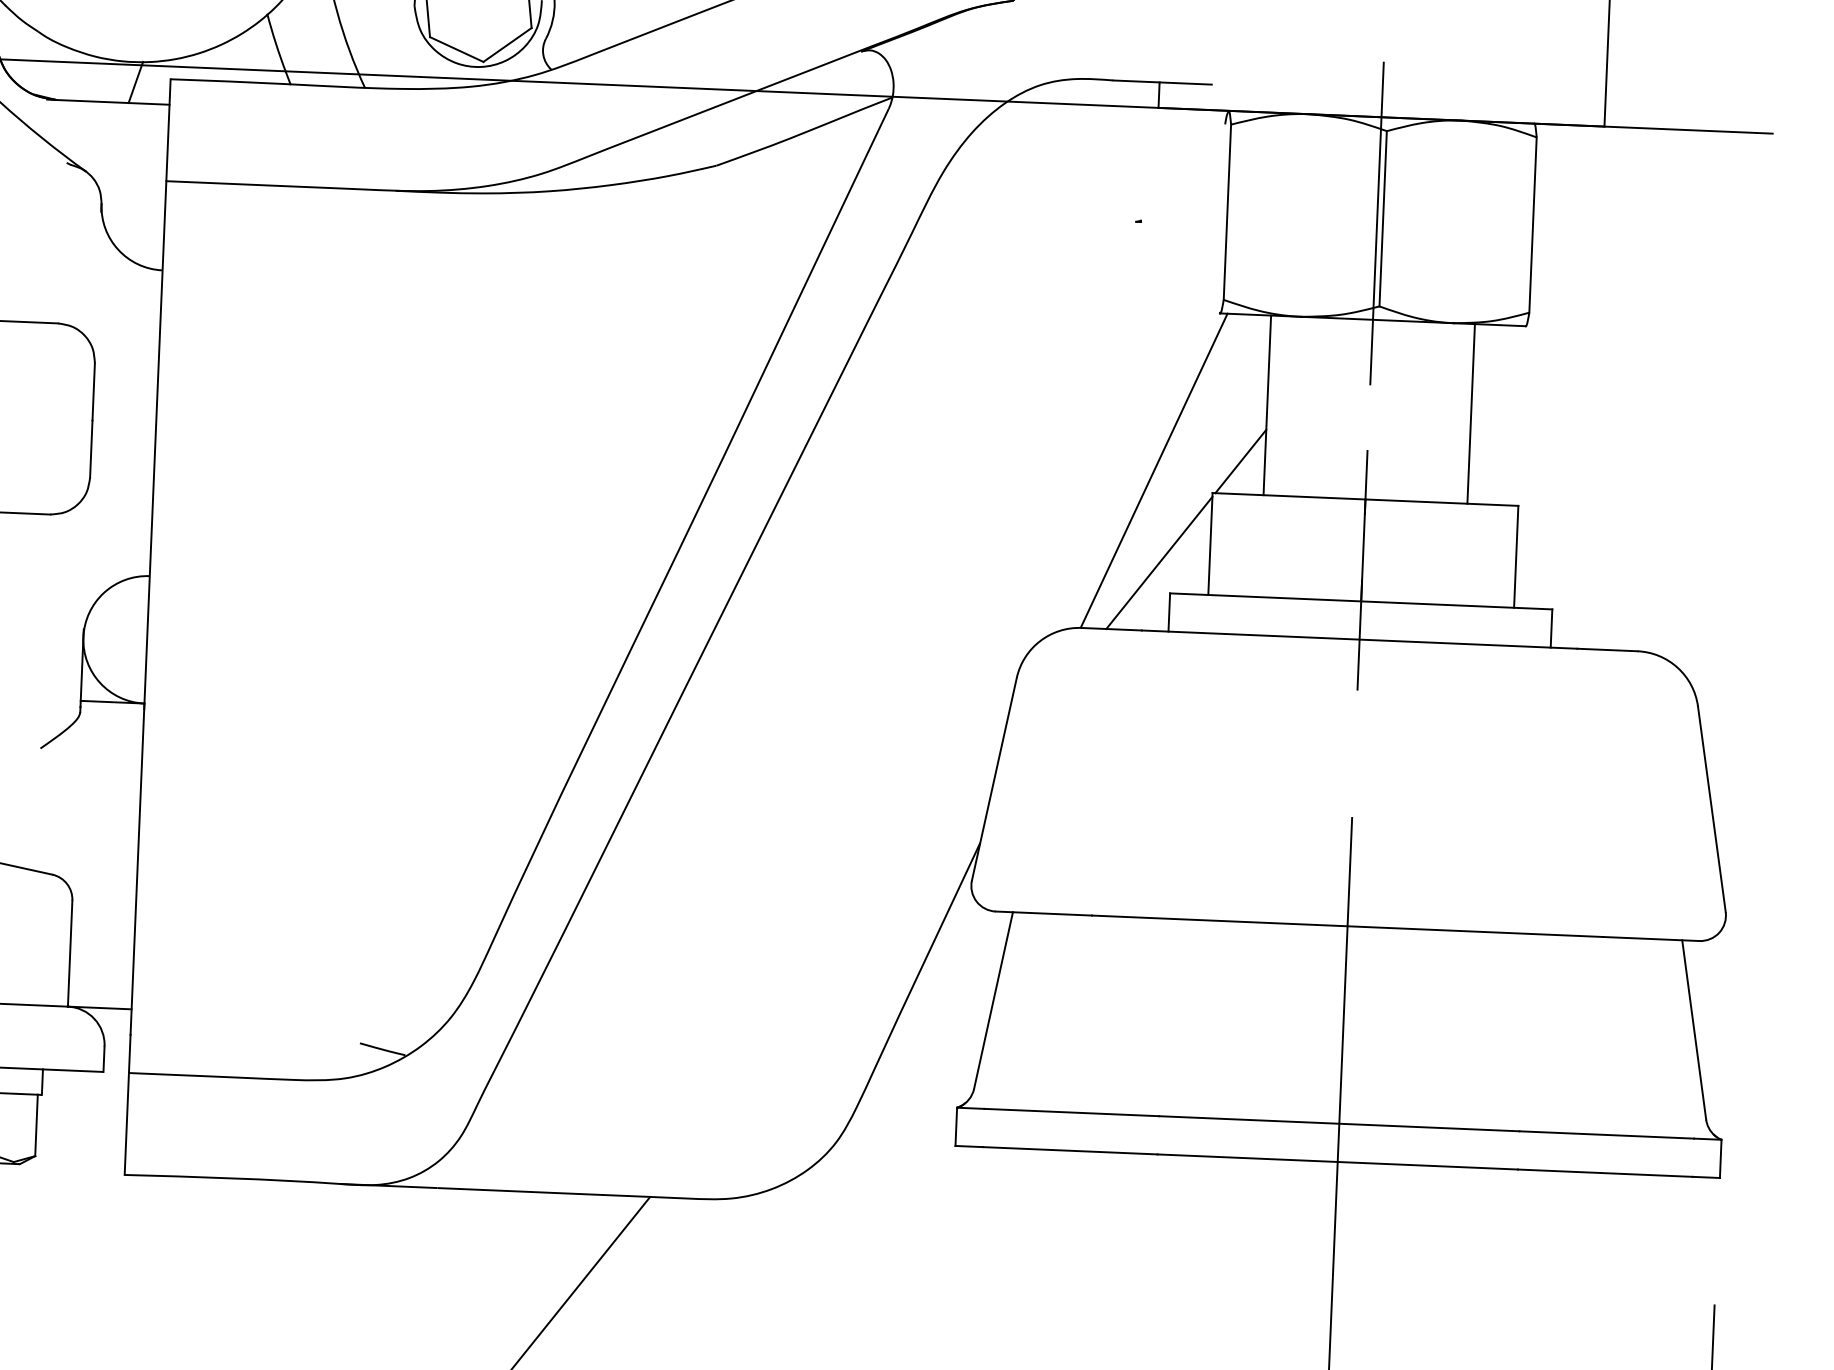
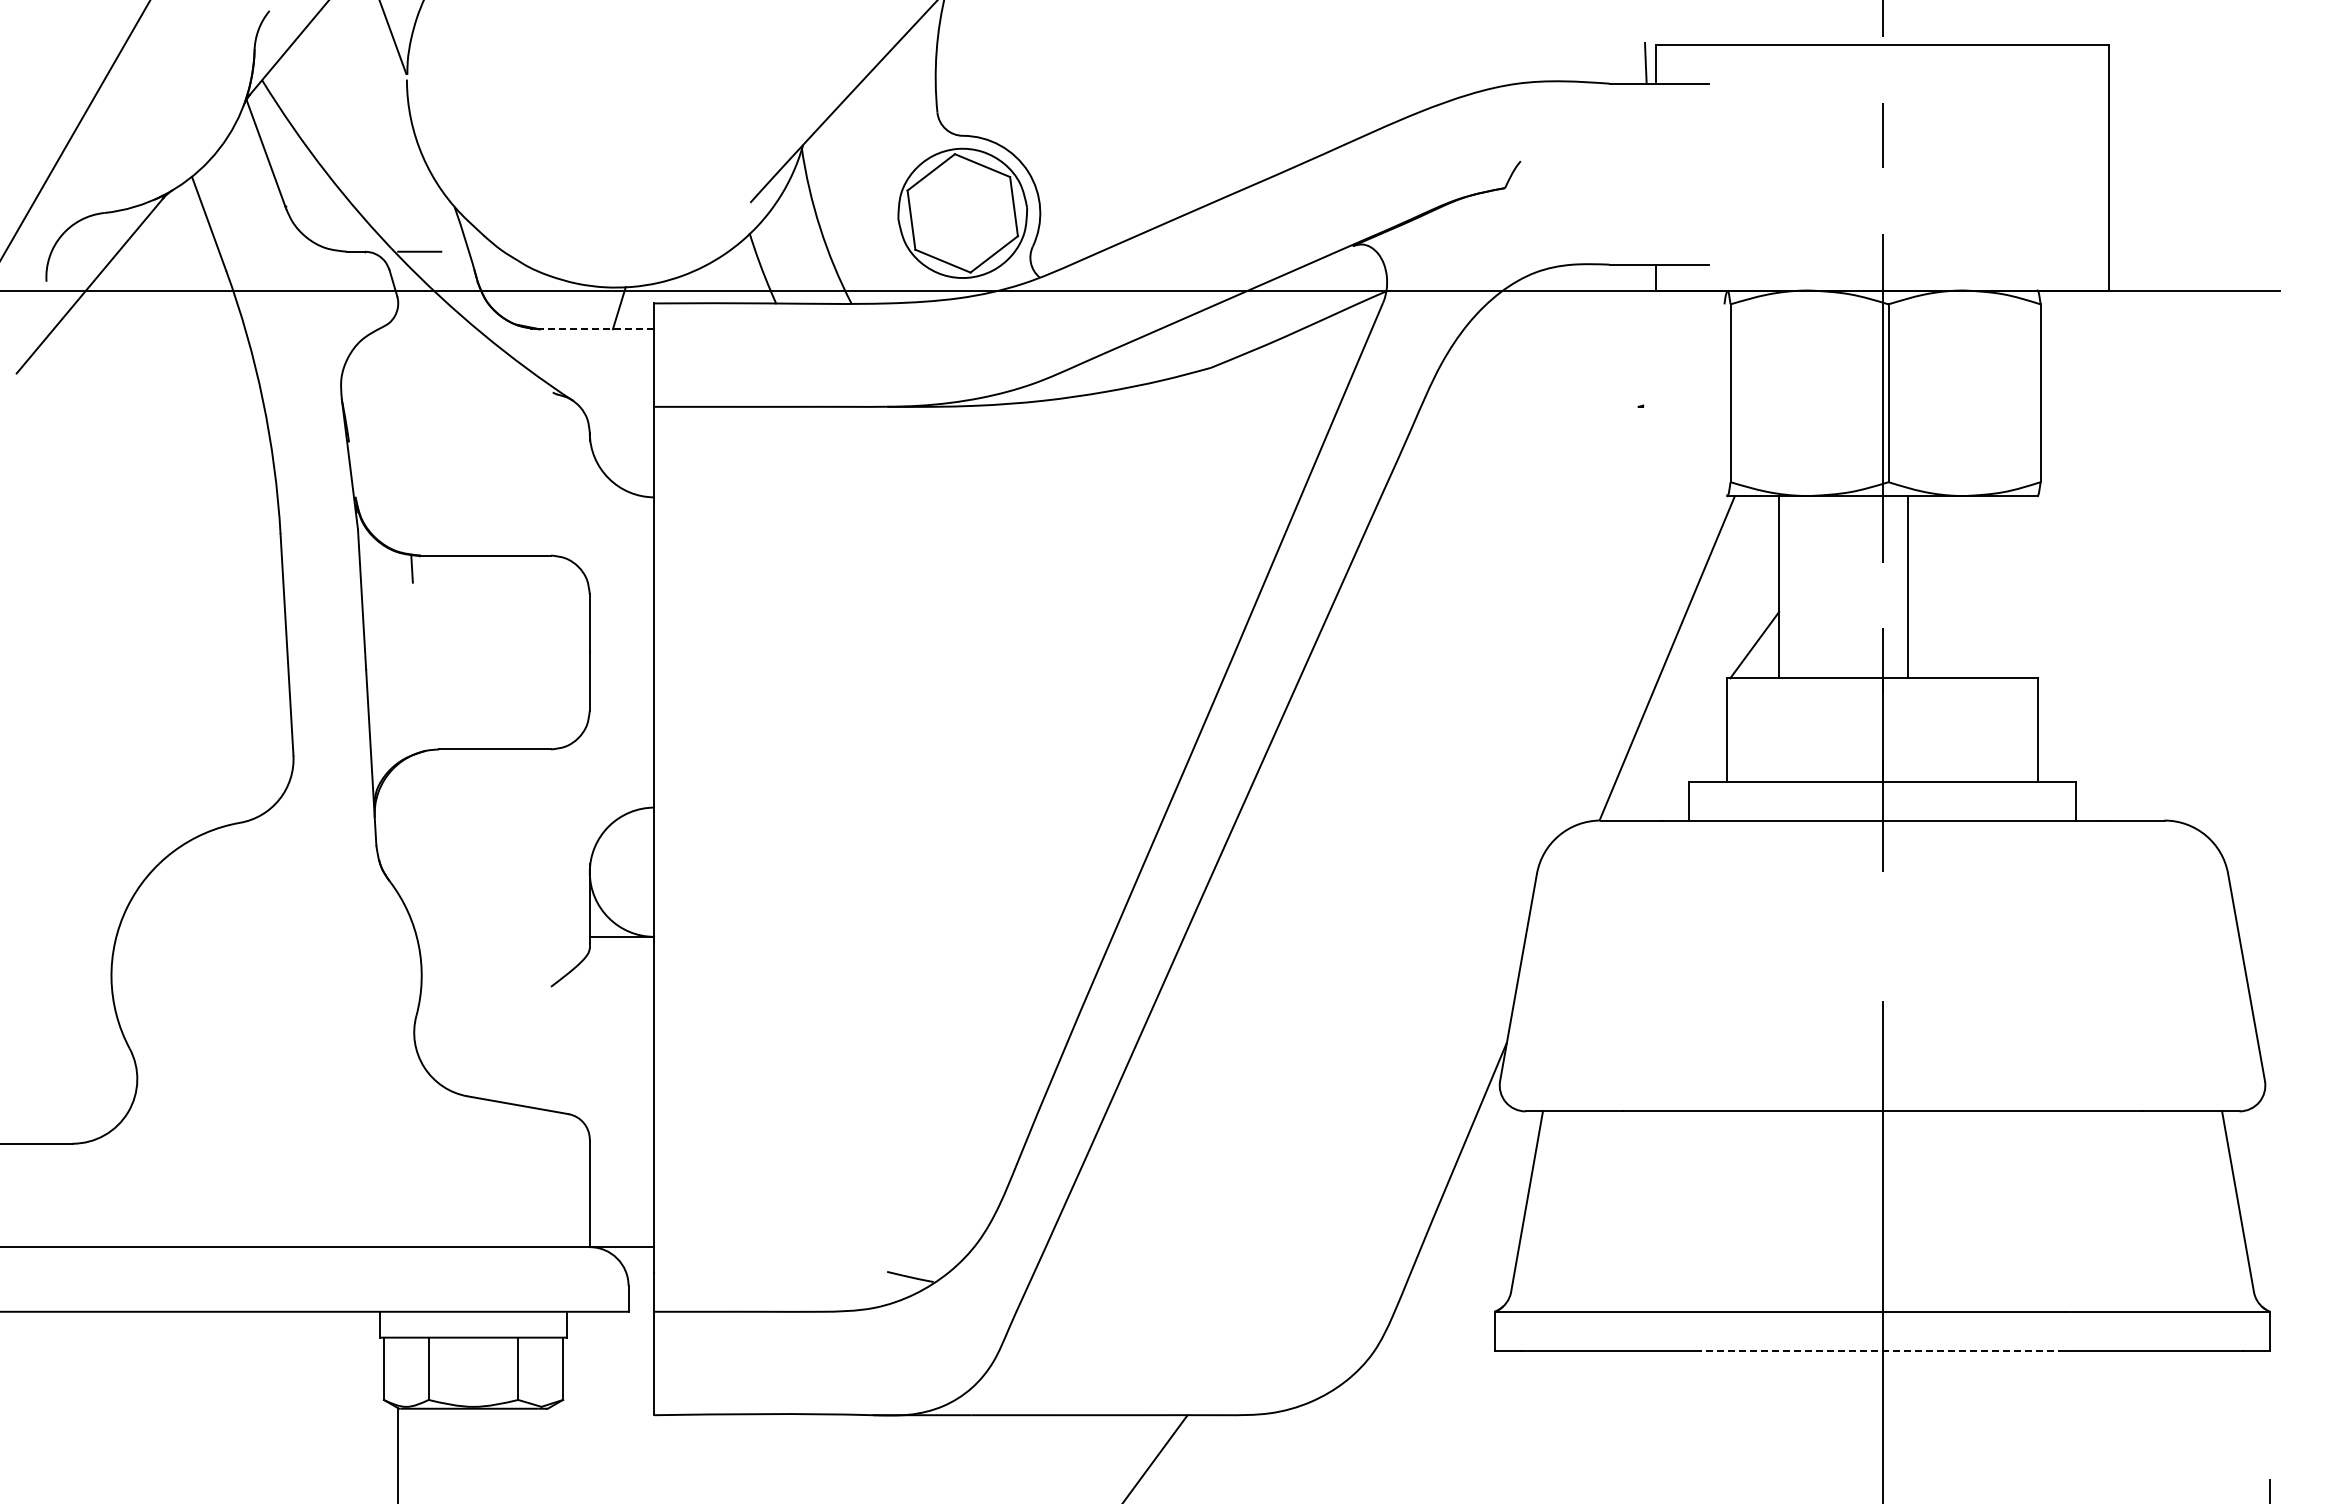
line: (107, 102) -> (591, 329), solid -> dashed
line: (1470, 414) -> (1907, 587), moved
line: (1159, 563) -> (1676, 751), removed
line: (1337, 1161) -> (1882, 1350), solid -> dashed

